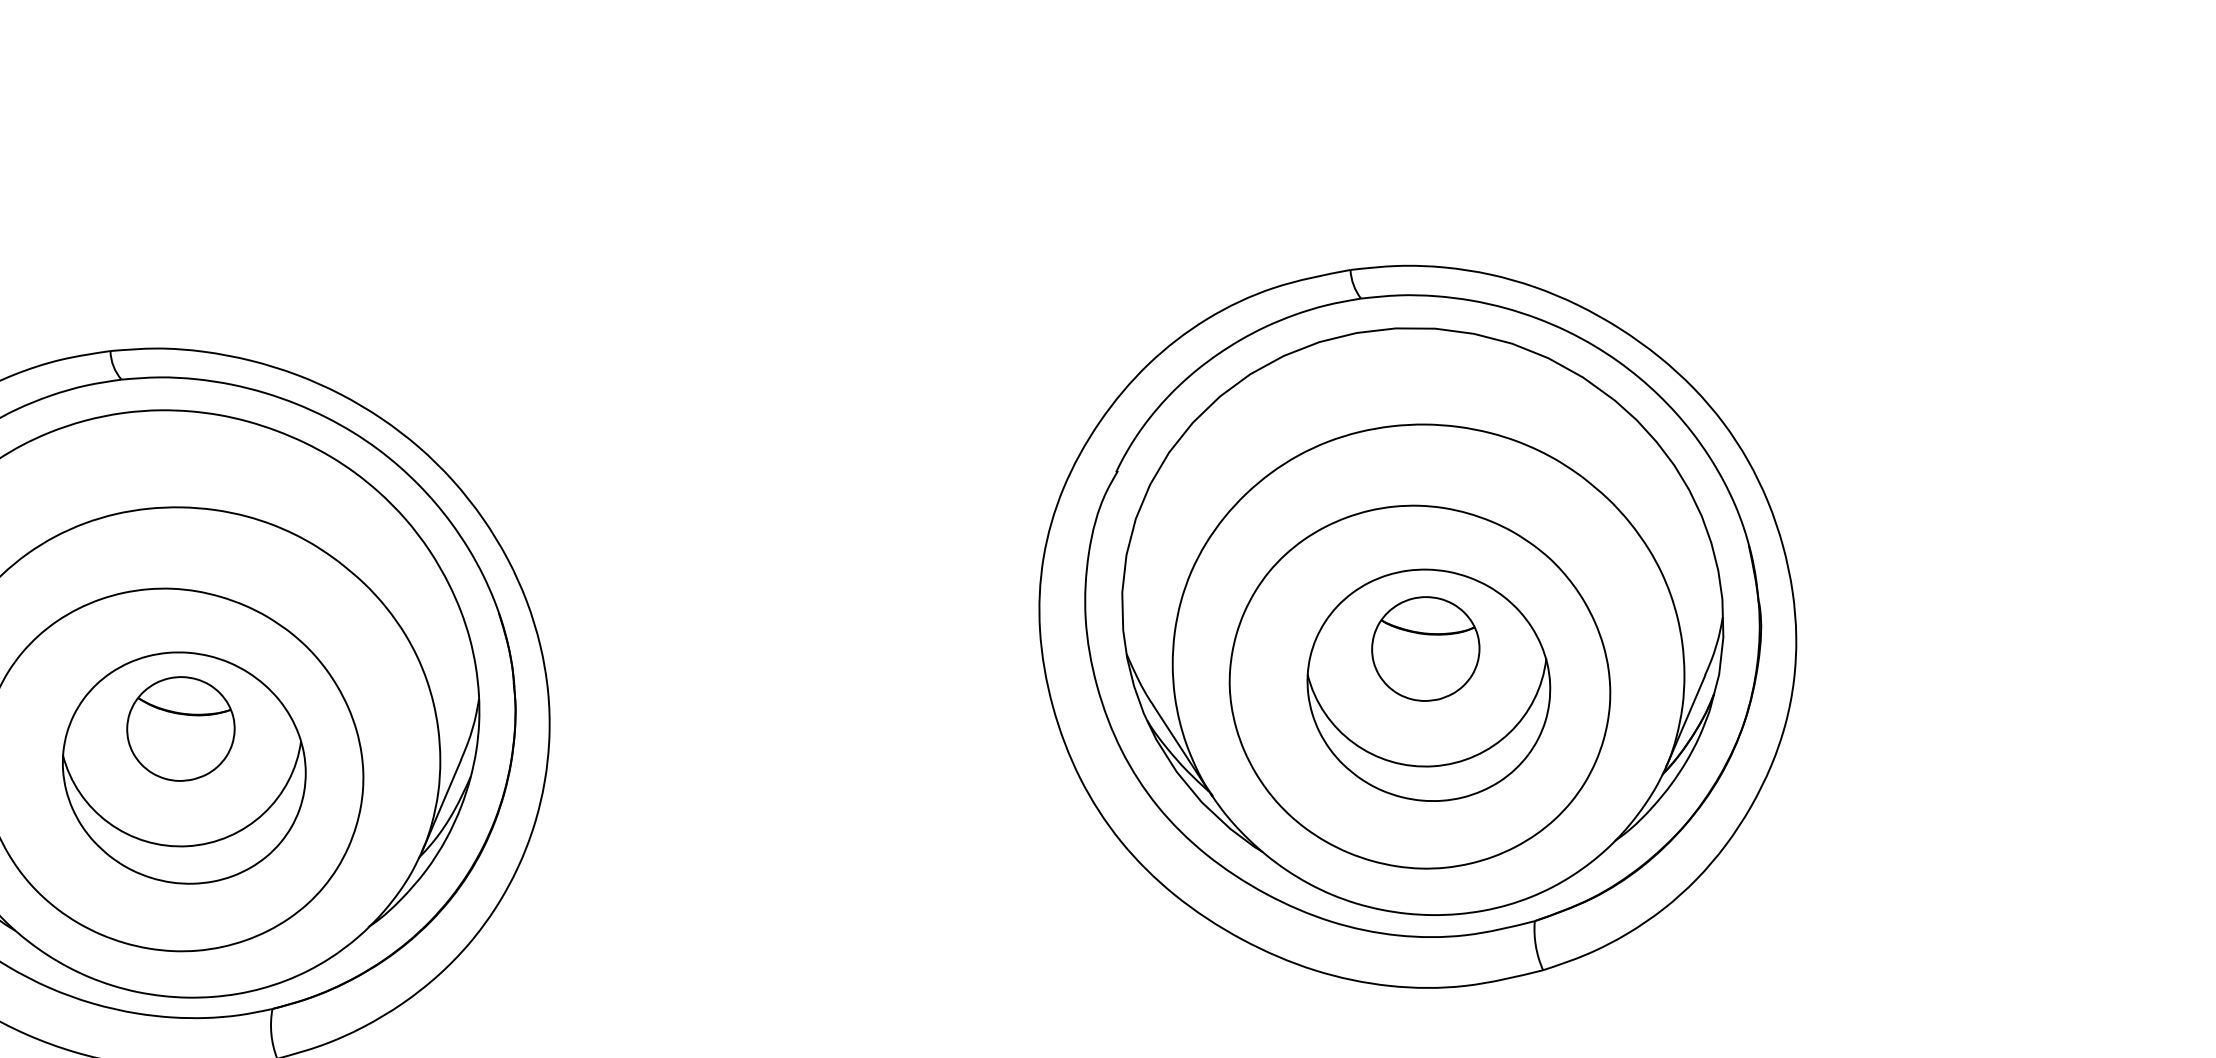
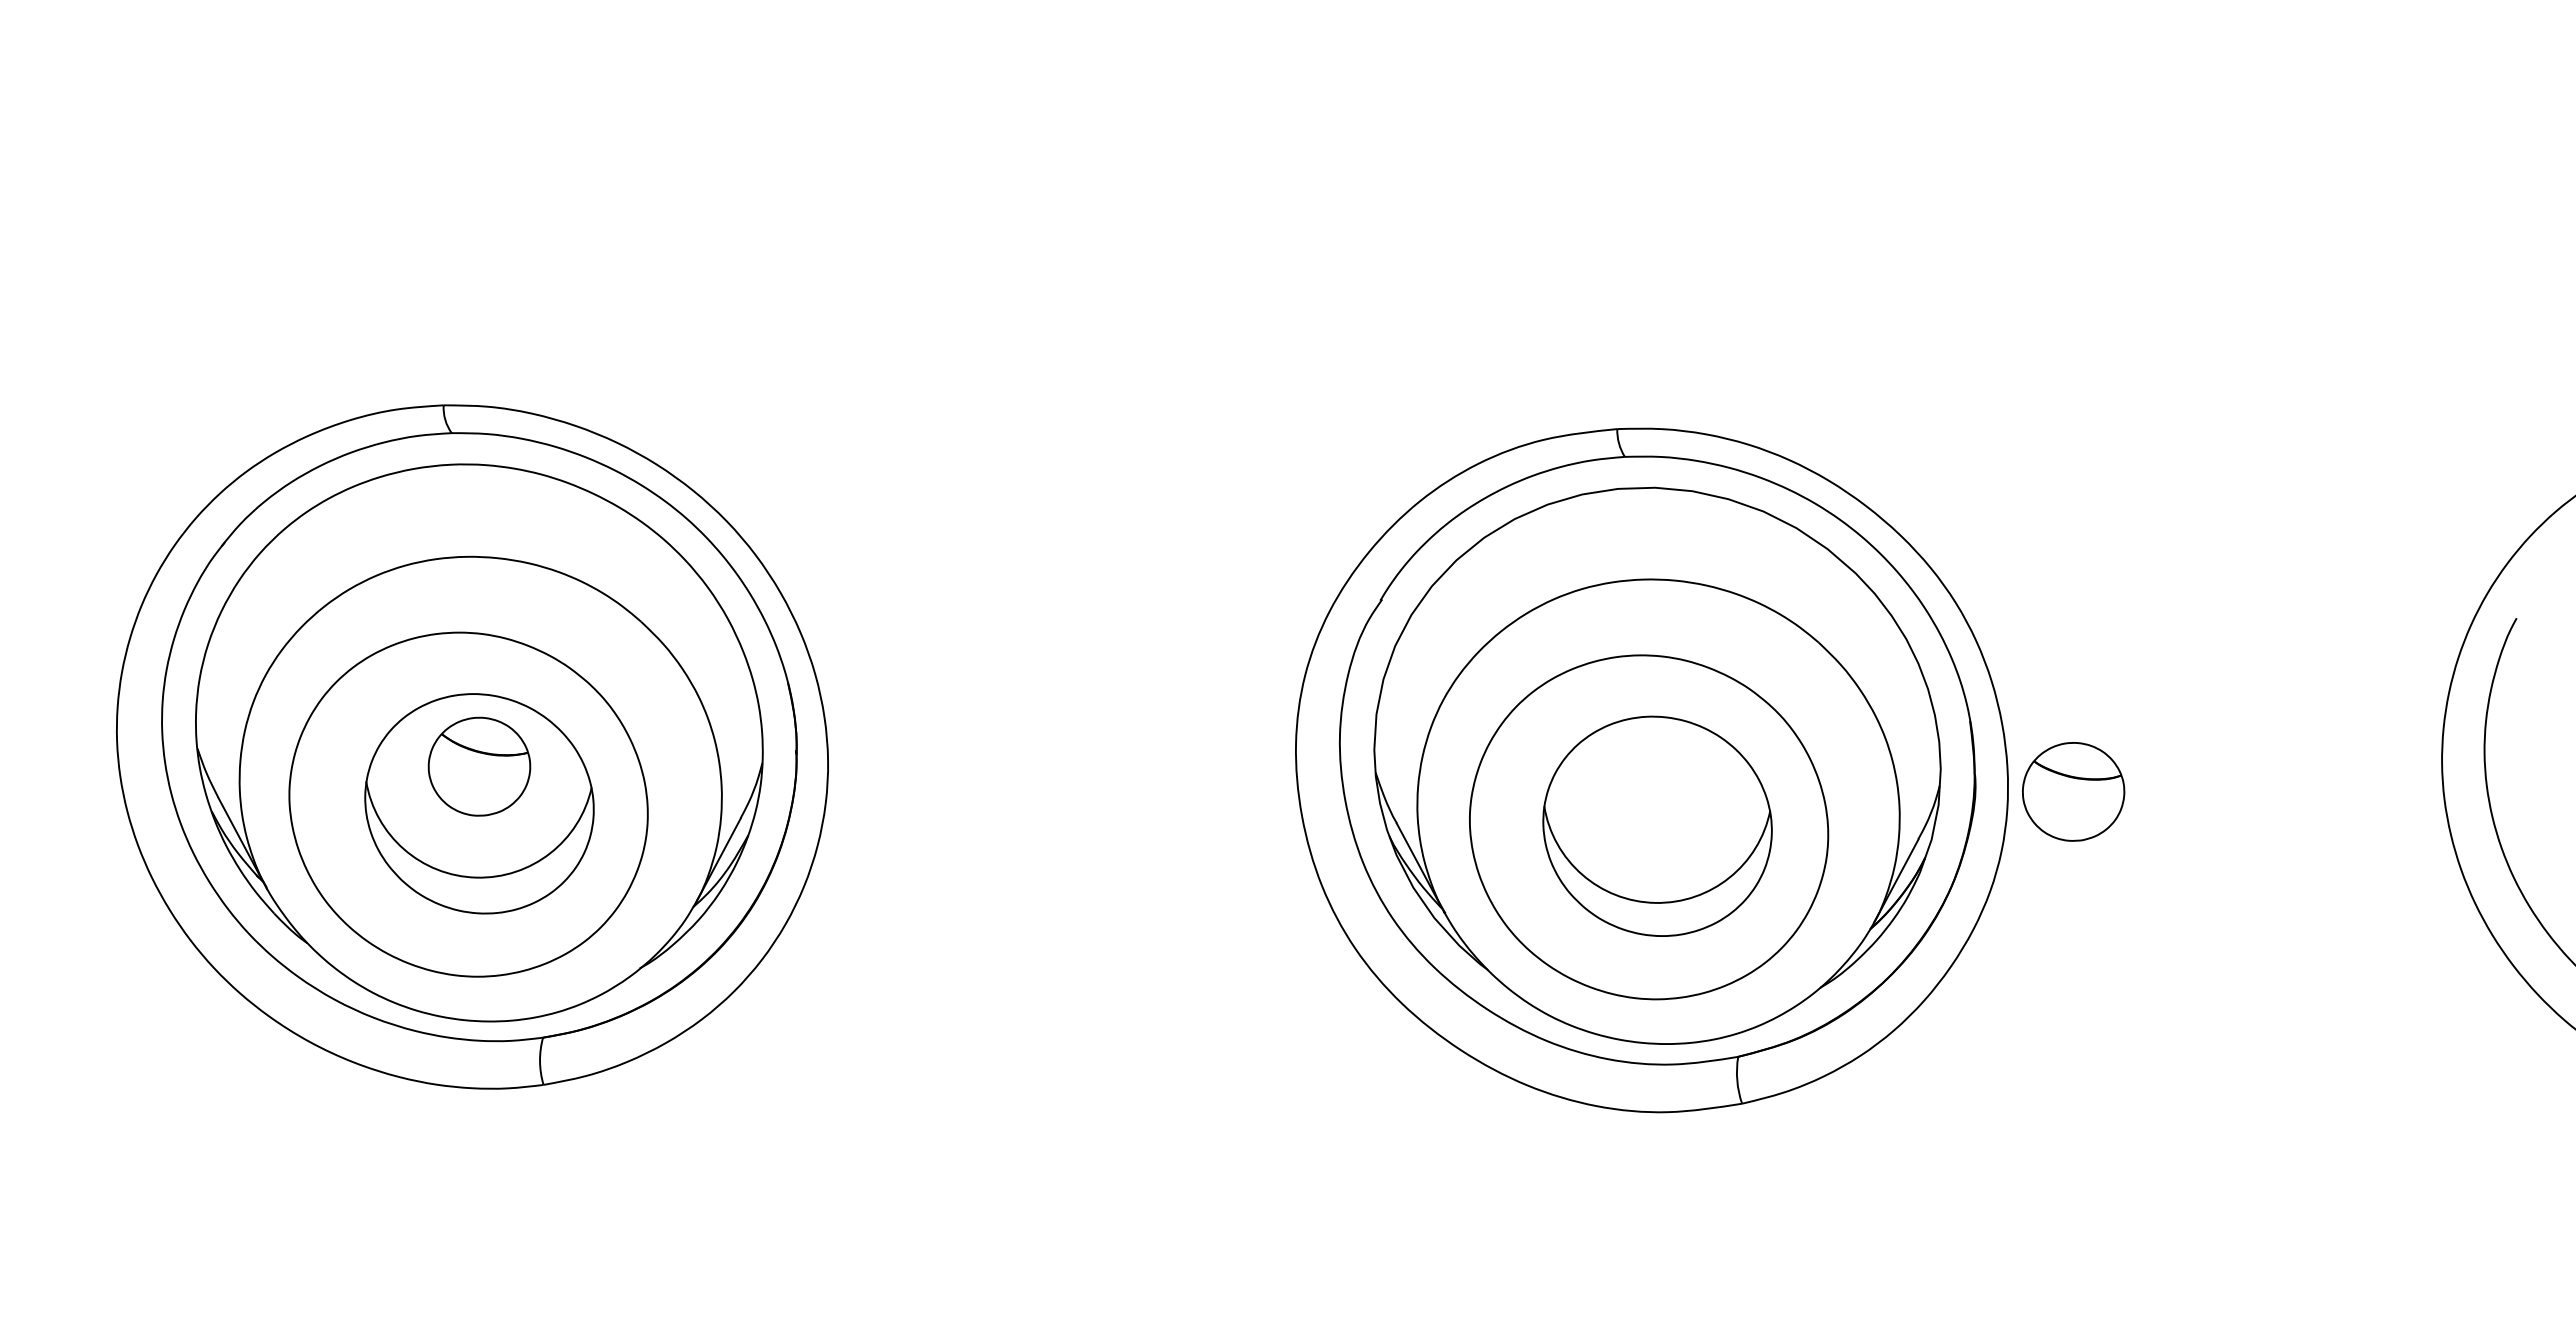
part: (1425, 648) -> (2073, 791), moved

